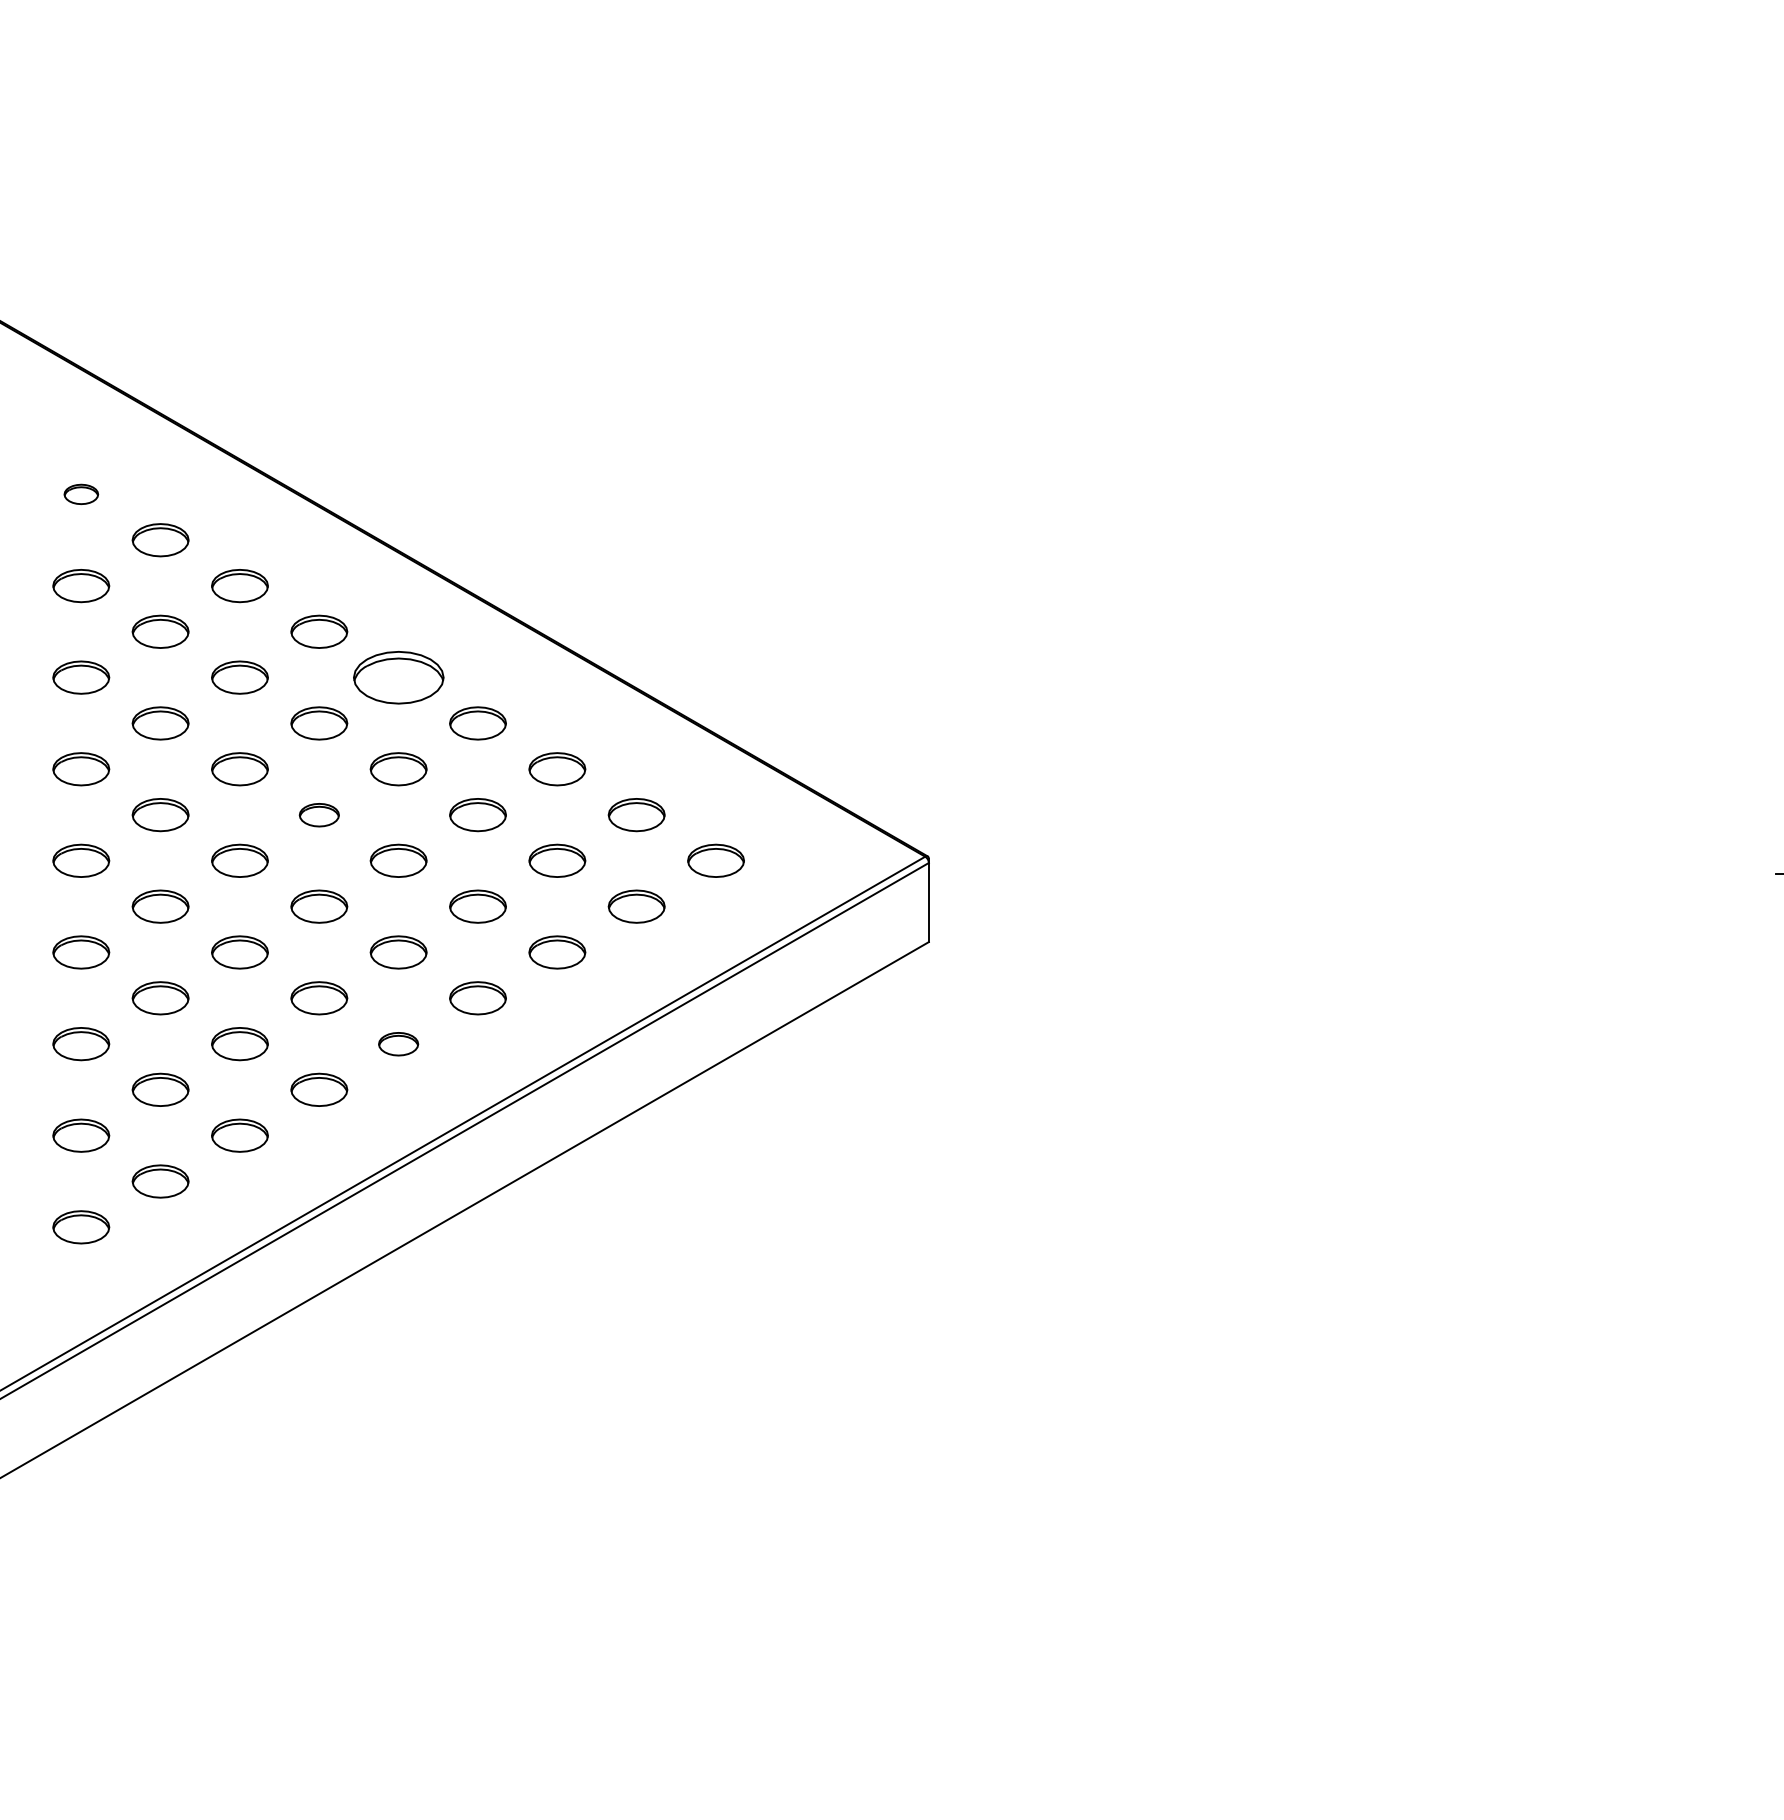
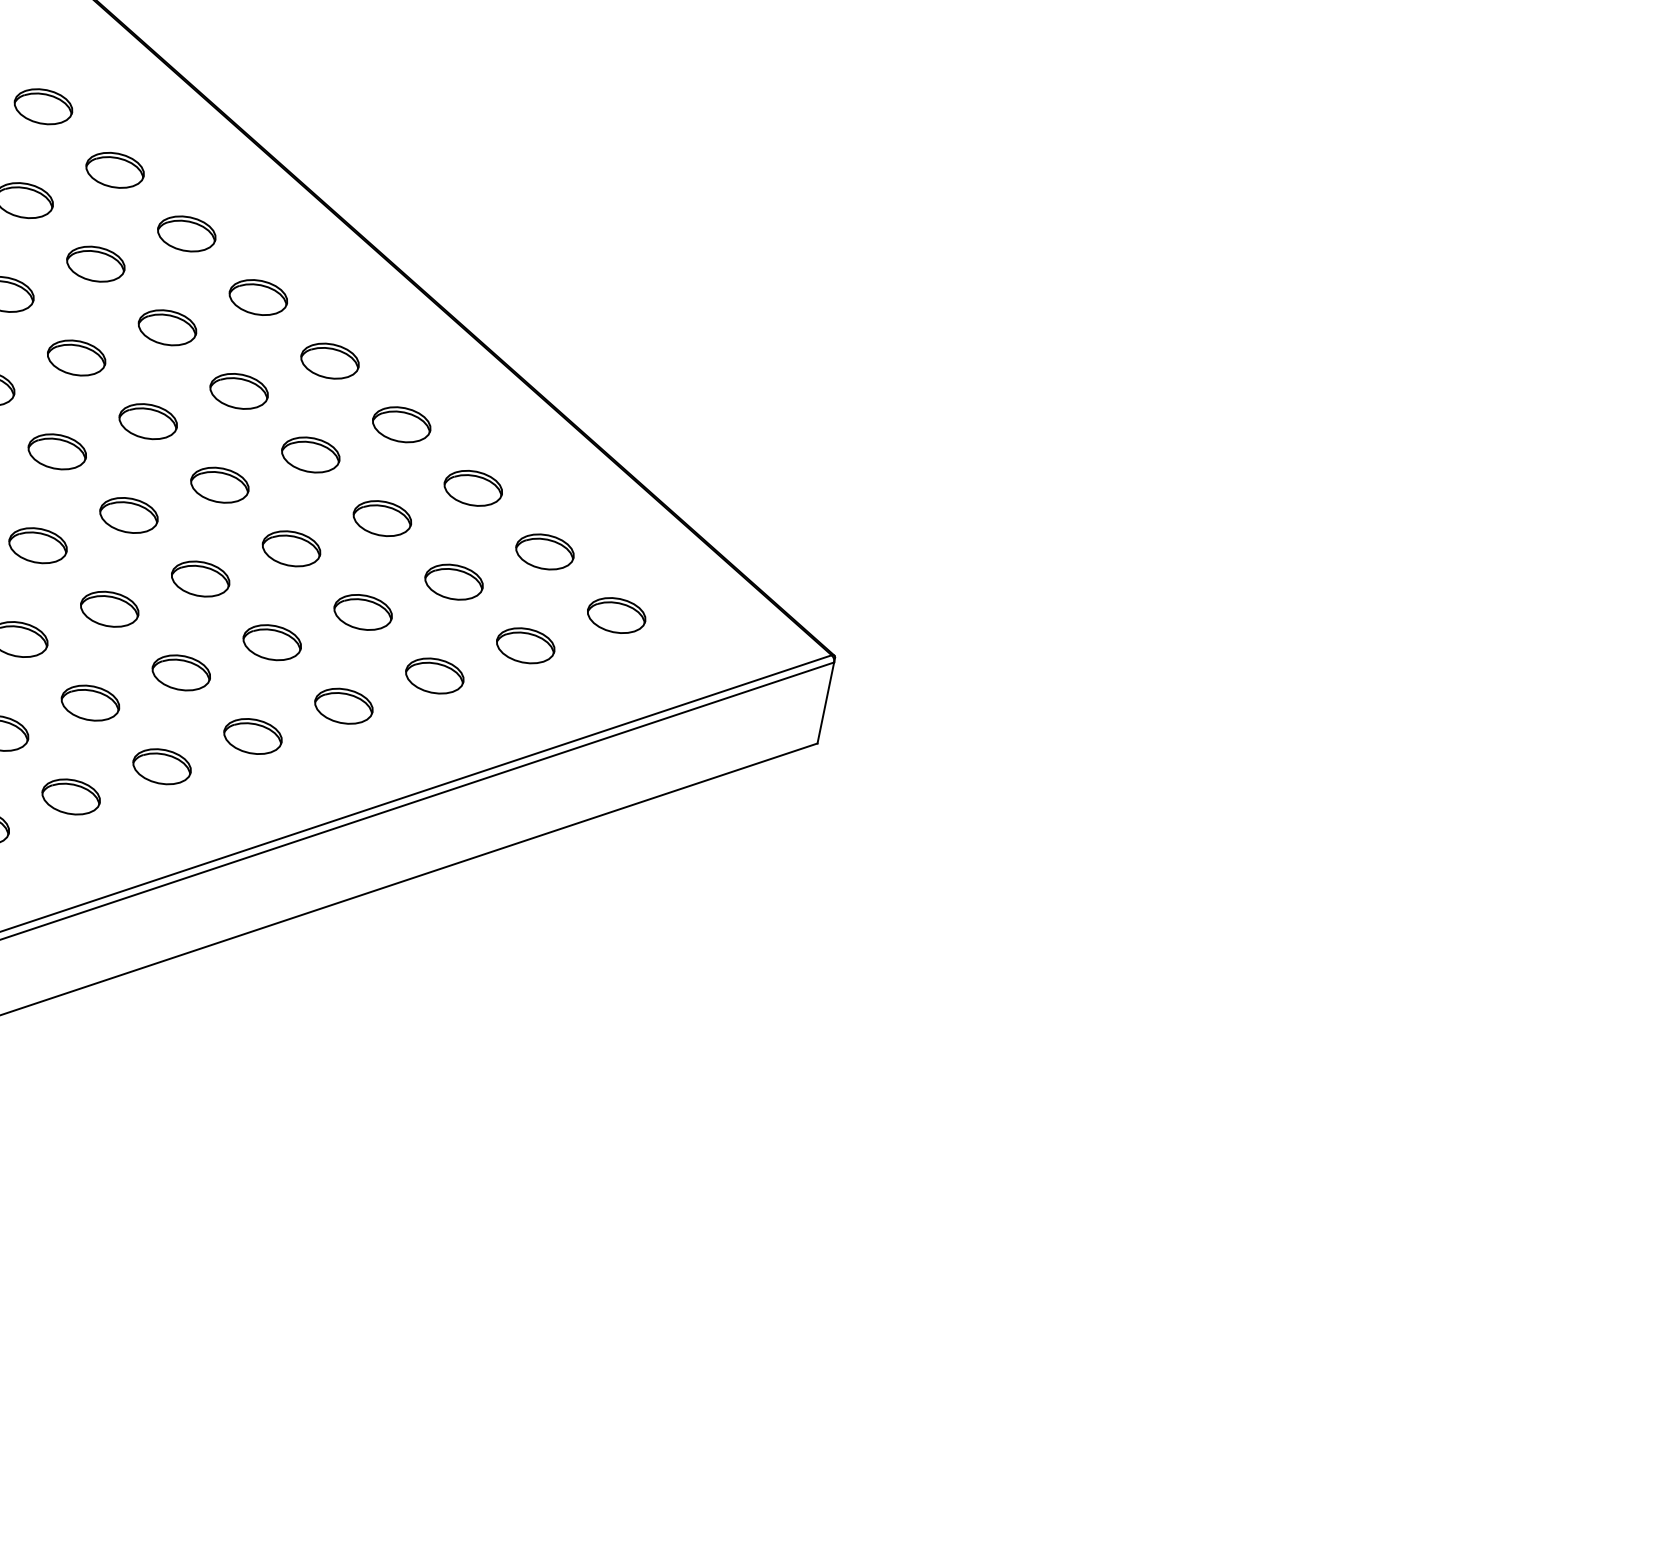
part: (81, 494) -> (43, 106), size x1.67
part: (398, 677) -> (329, 360), size x0.62
part: (319, 815) -> (219, 485), size x1.43
part: (398, 1044) -> (252, 736), size x1.43

